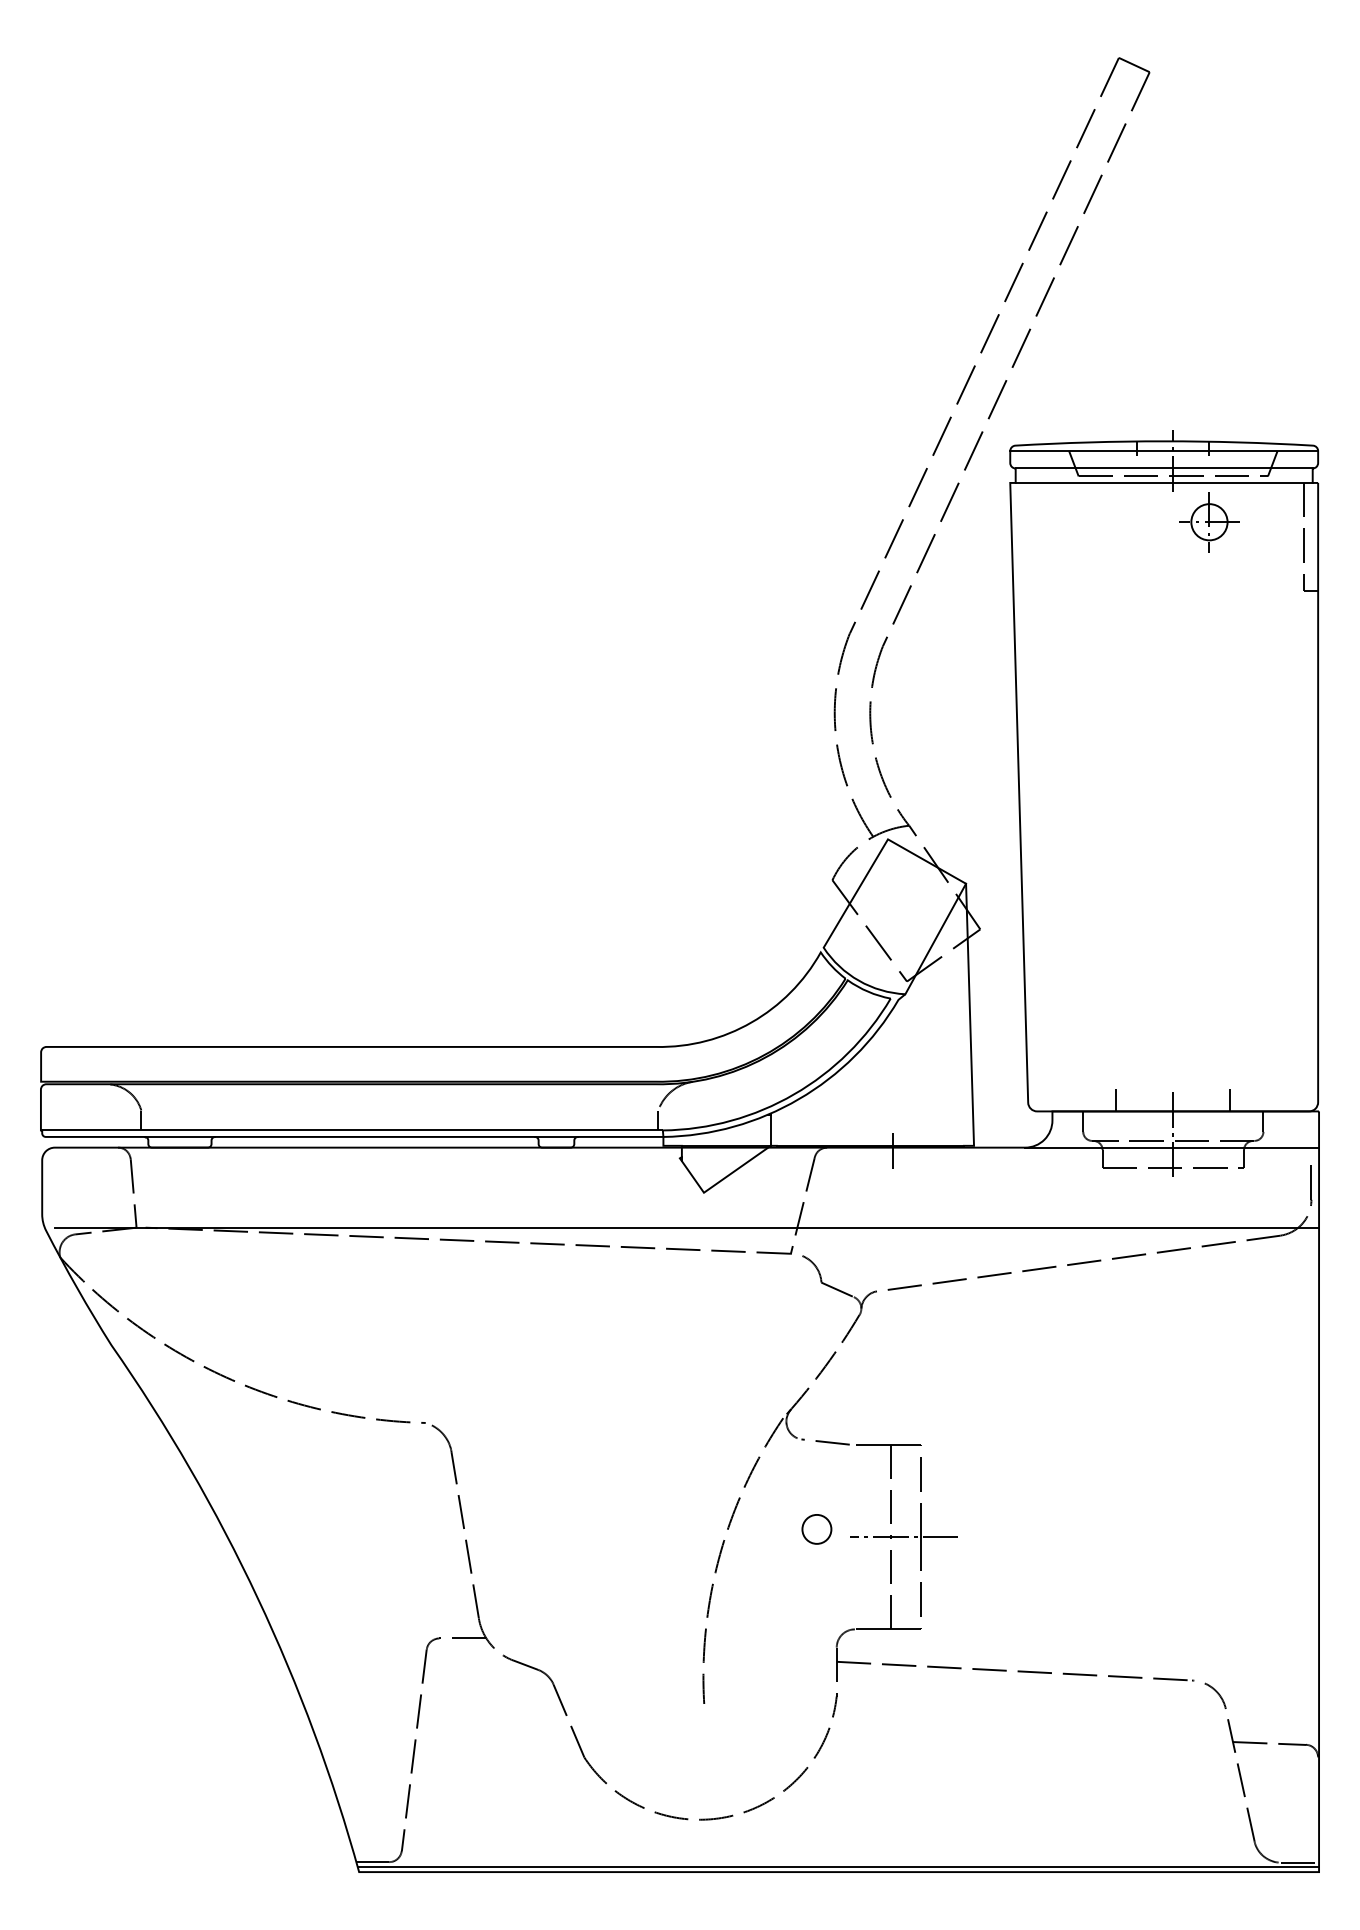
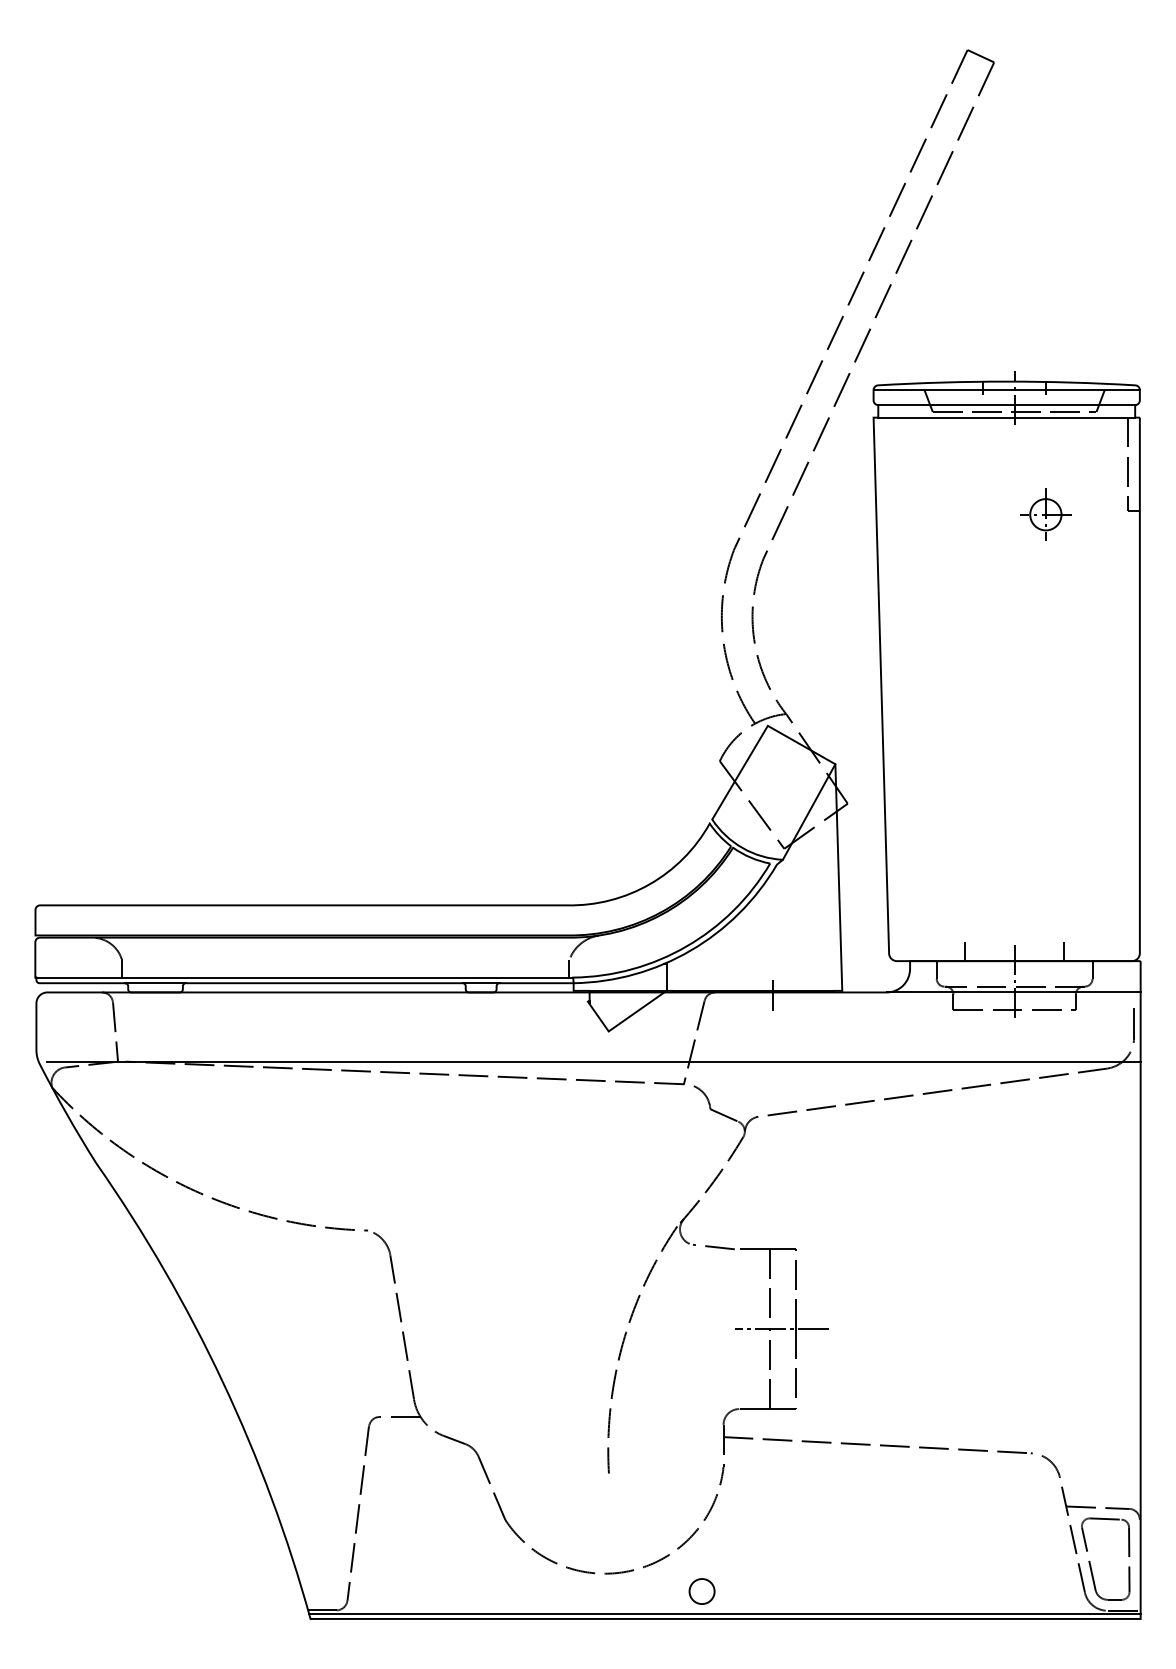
part: (1209, 522) -> (1045, 514), moved
circle: (816, 1529) -> (701, 1591), moved
part: (1261, 1807) -> (1090, 1563), added

